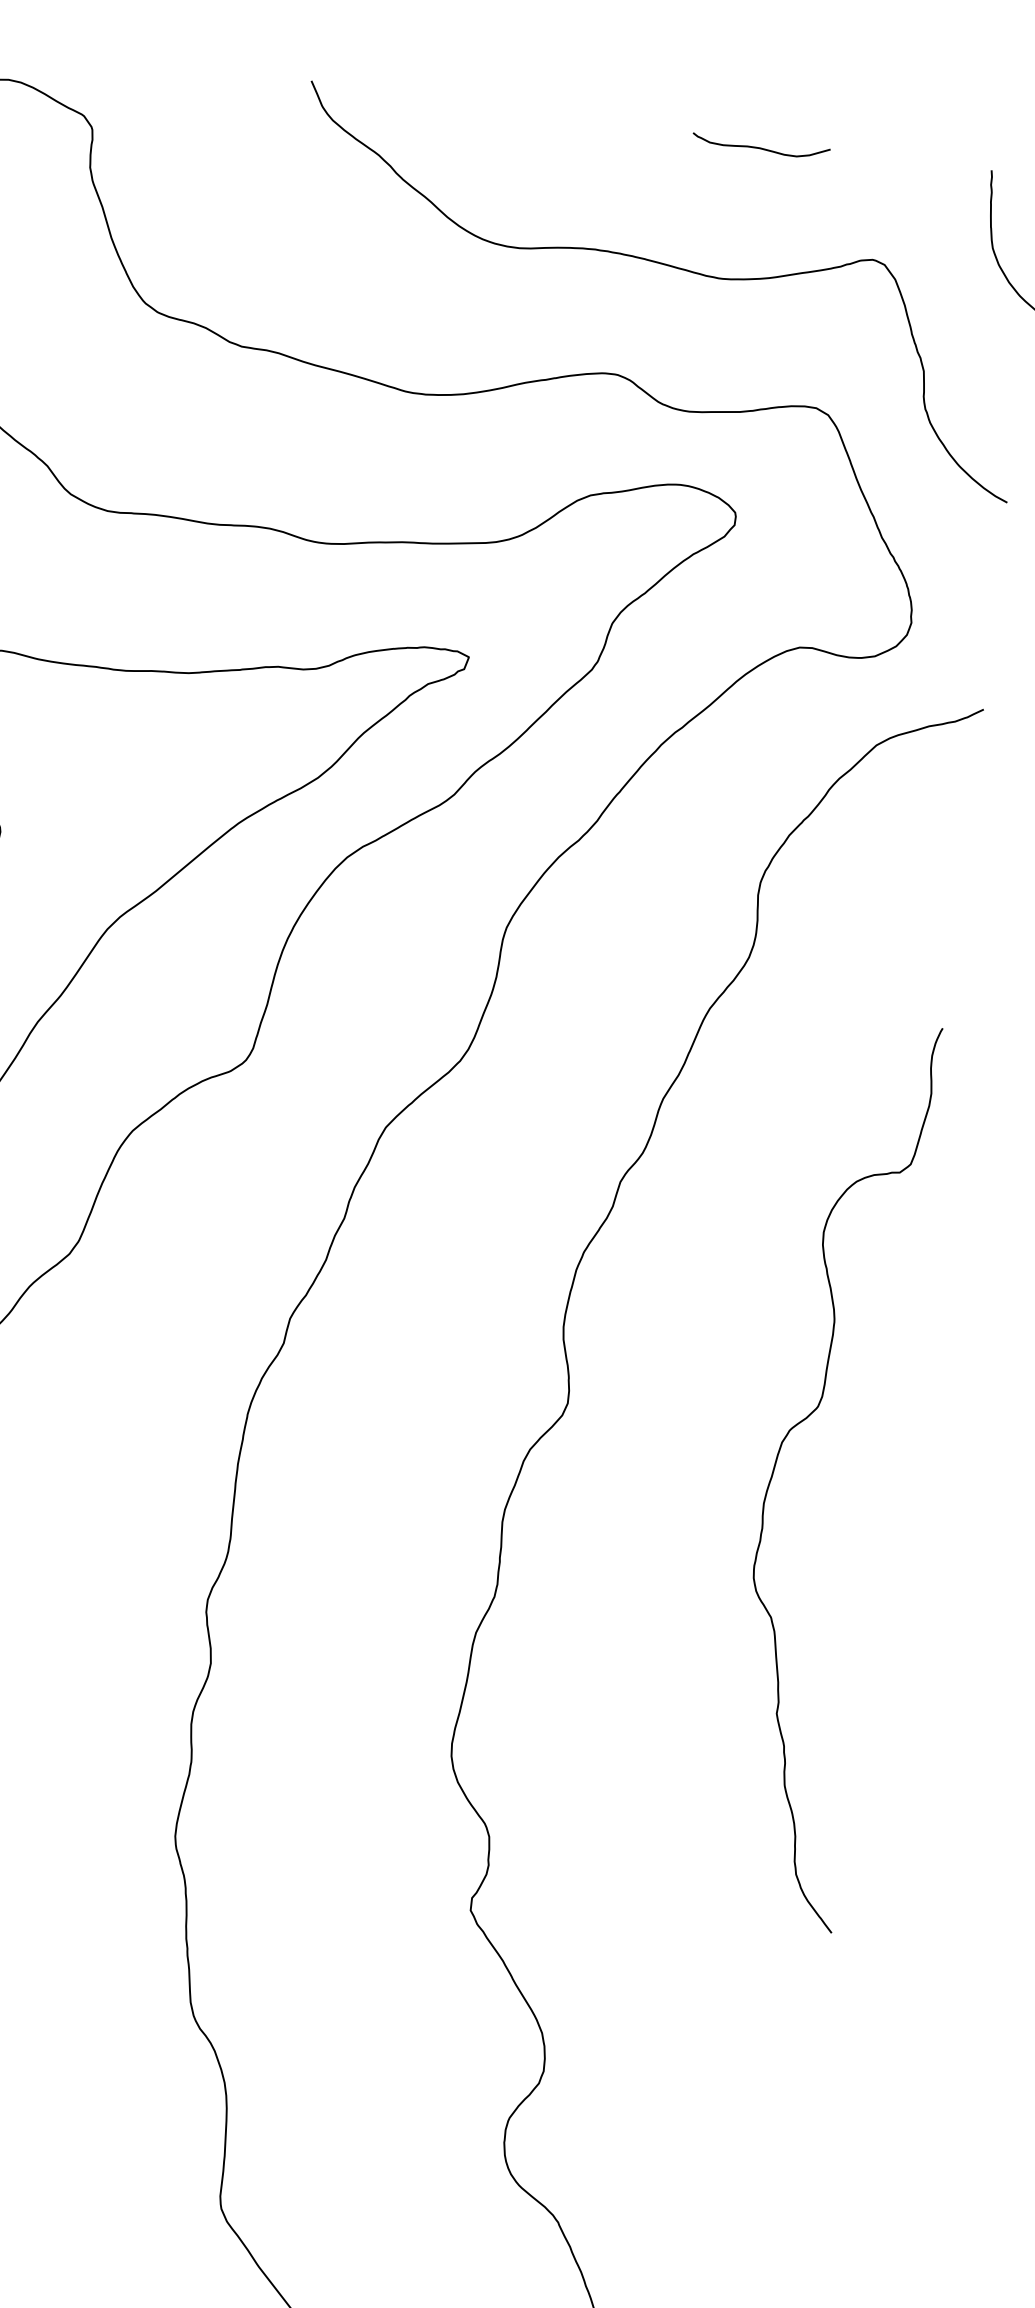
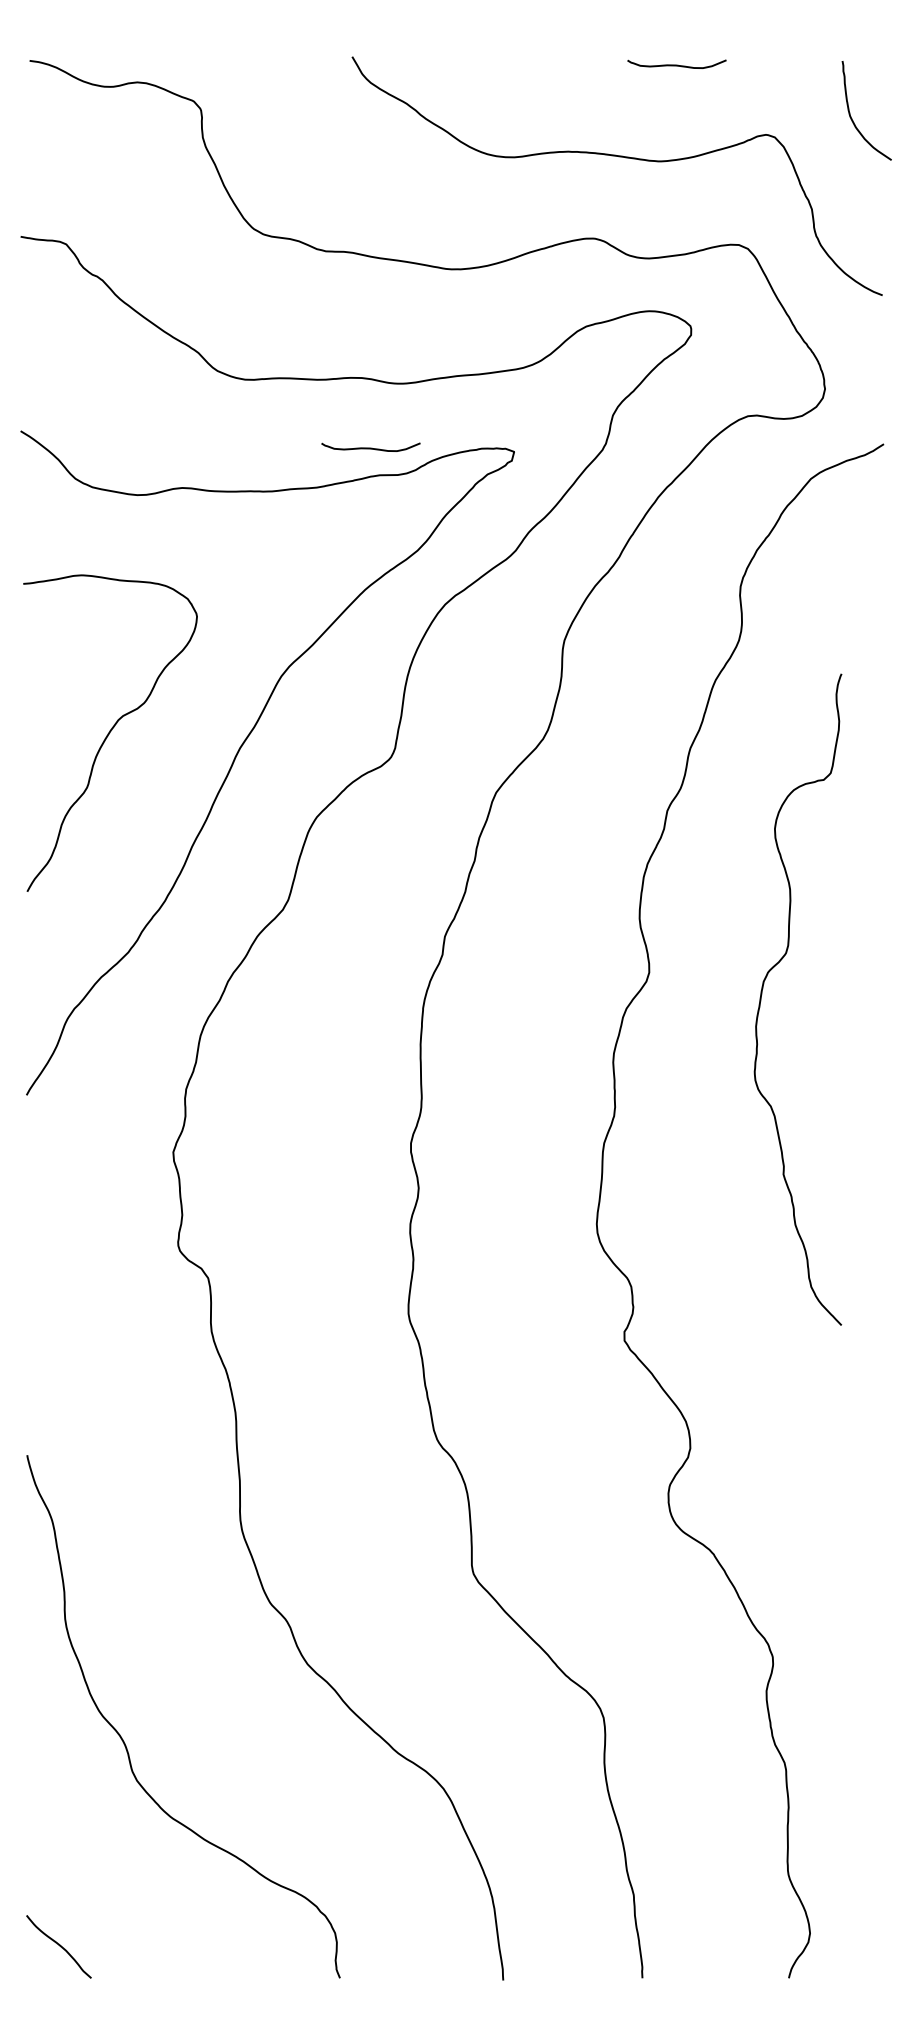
curve: (270, 626) -> (370, 447), added
curve: (778, 1460) -> (762, 994), moved

